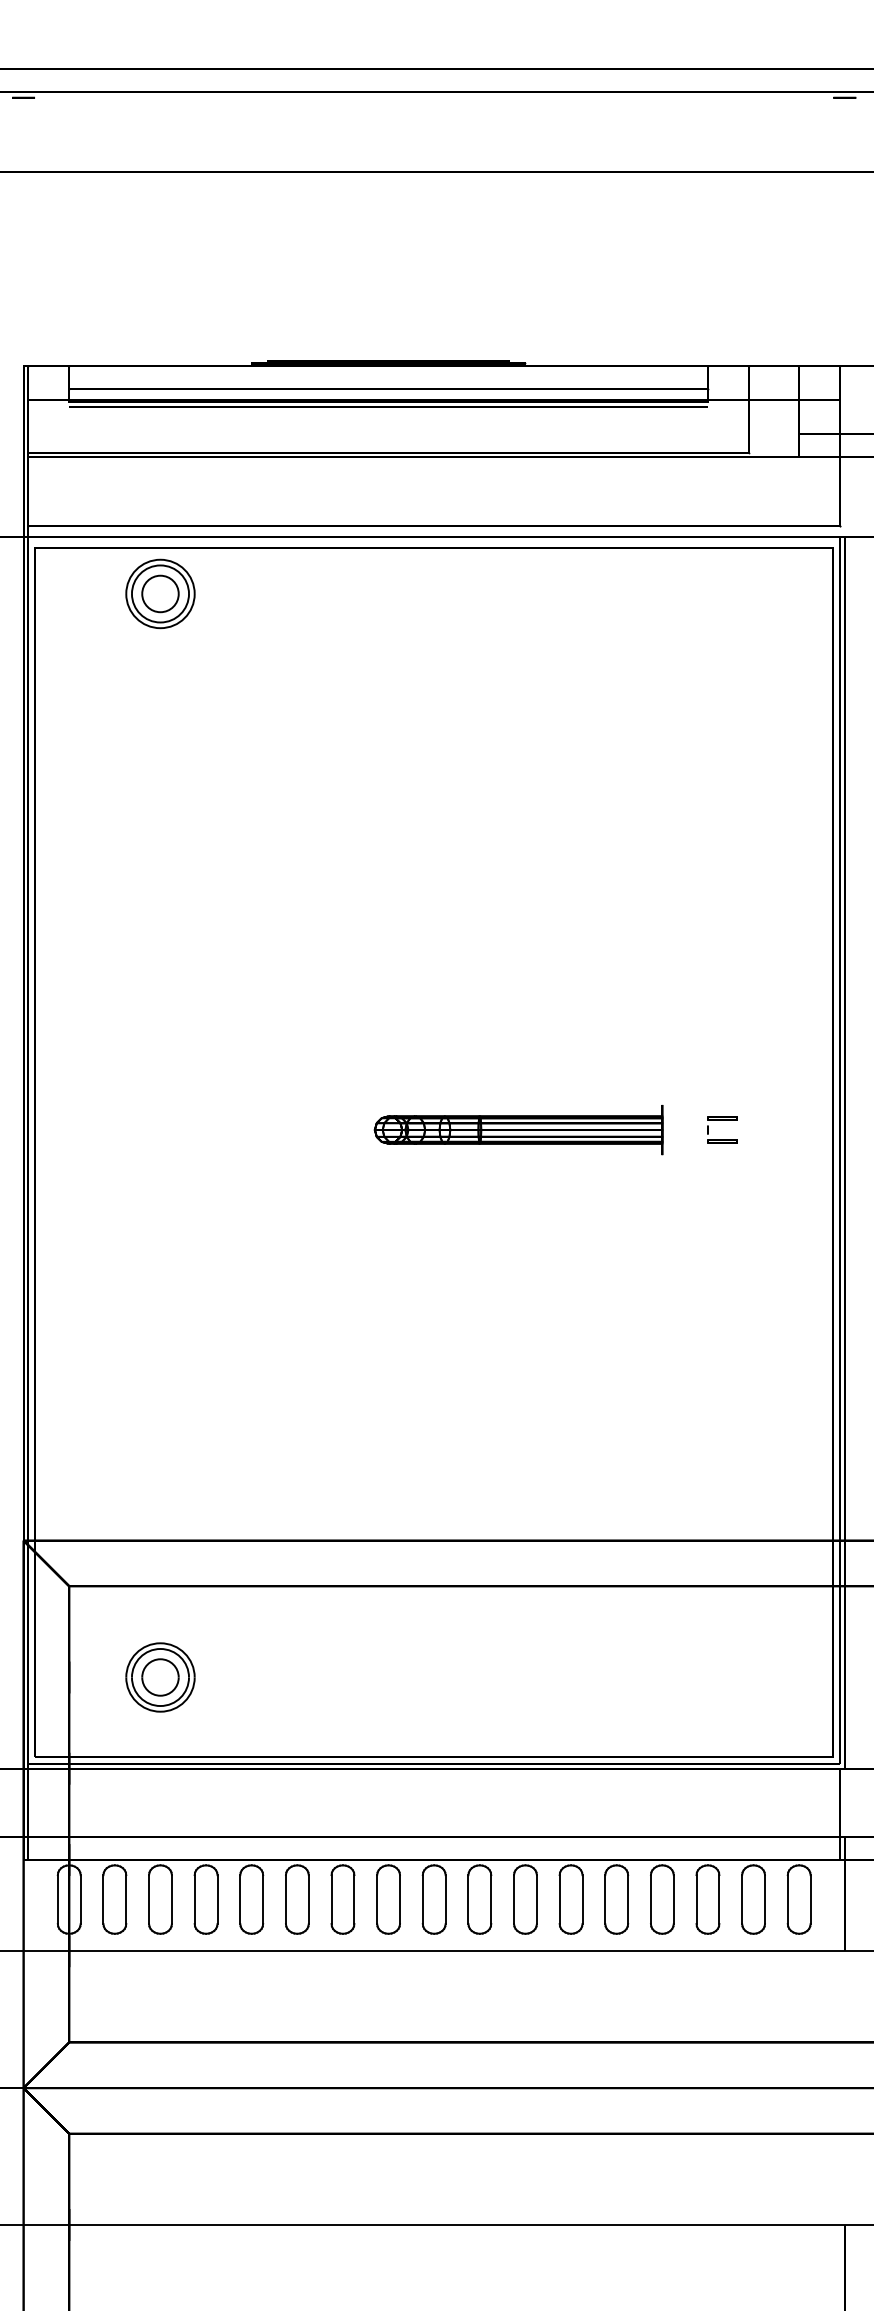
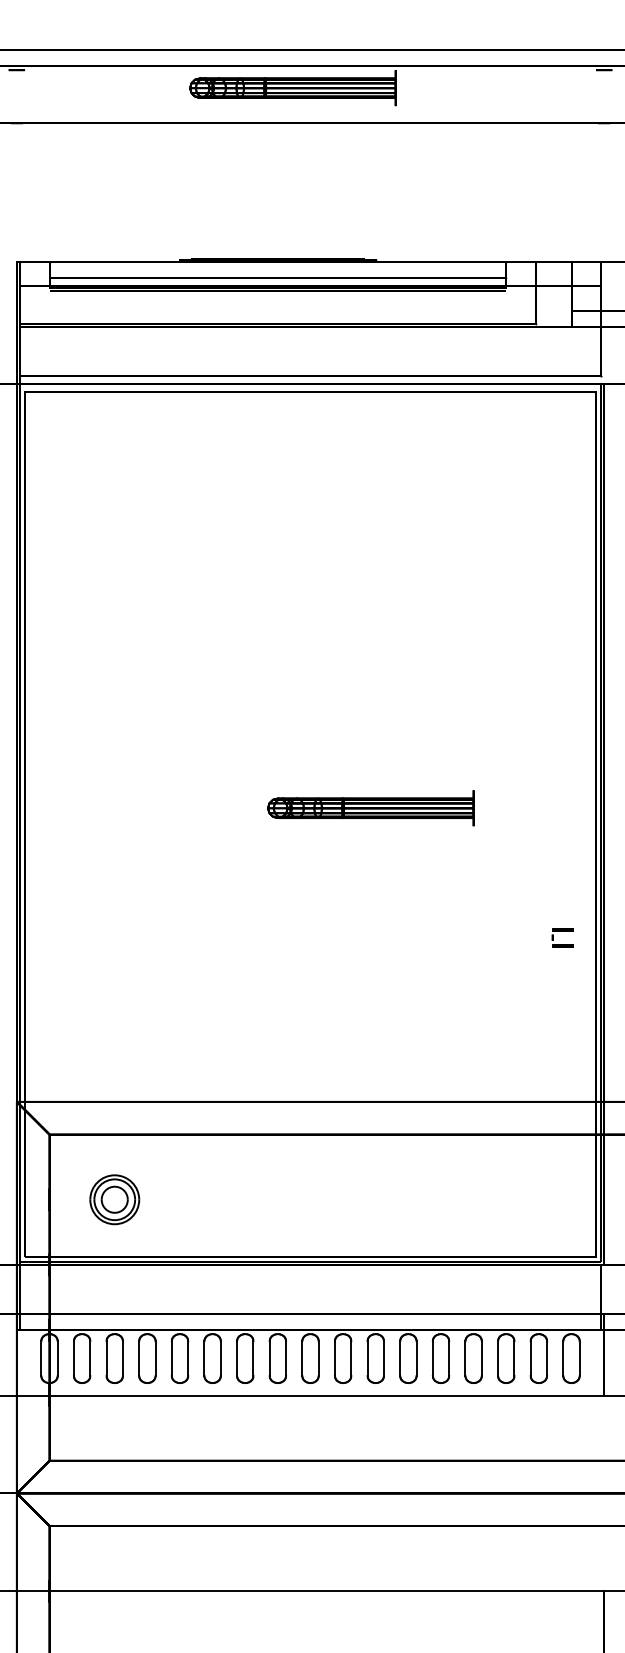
part: (409, 123) -> (292, 88), added
part: (160, 593) -> (114, 424), removed
part: (722, 1120) -> (563, 930), moved

